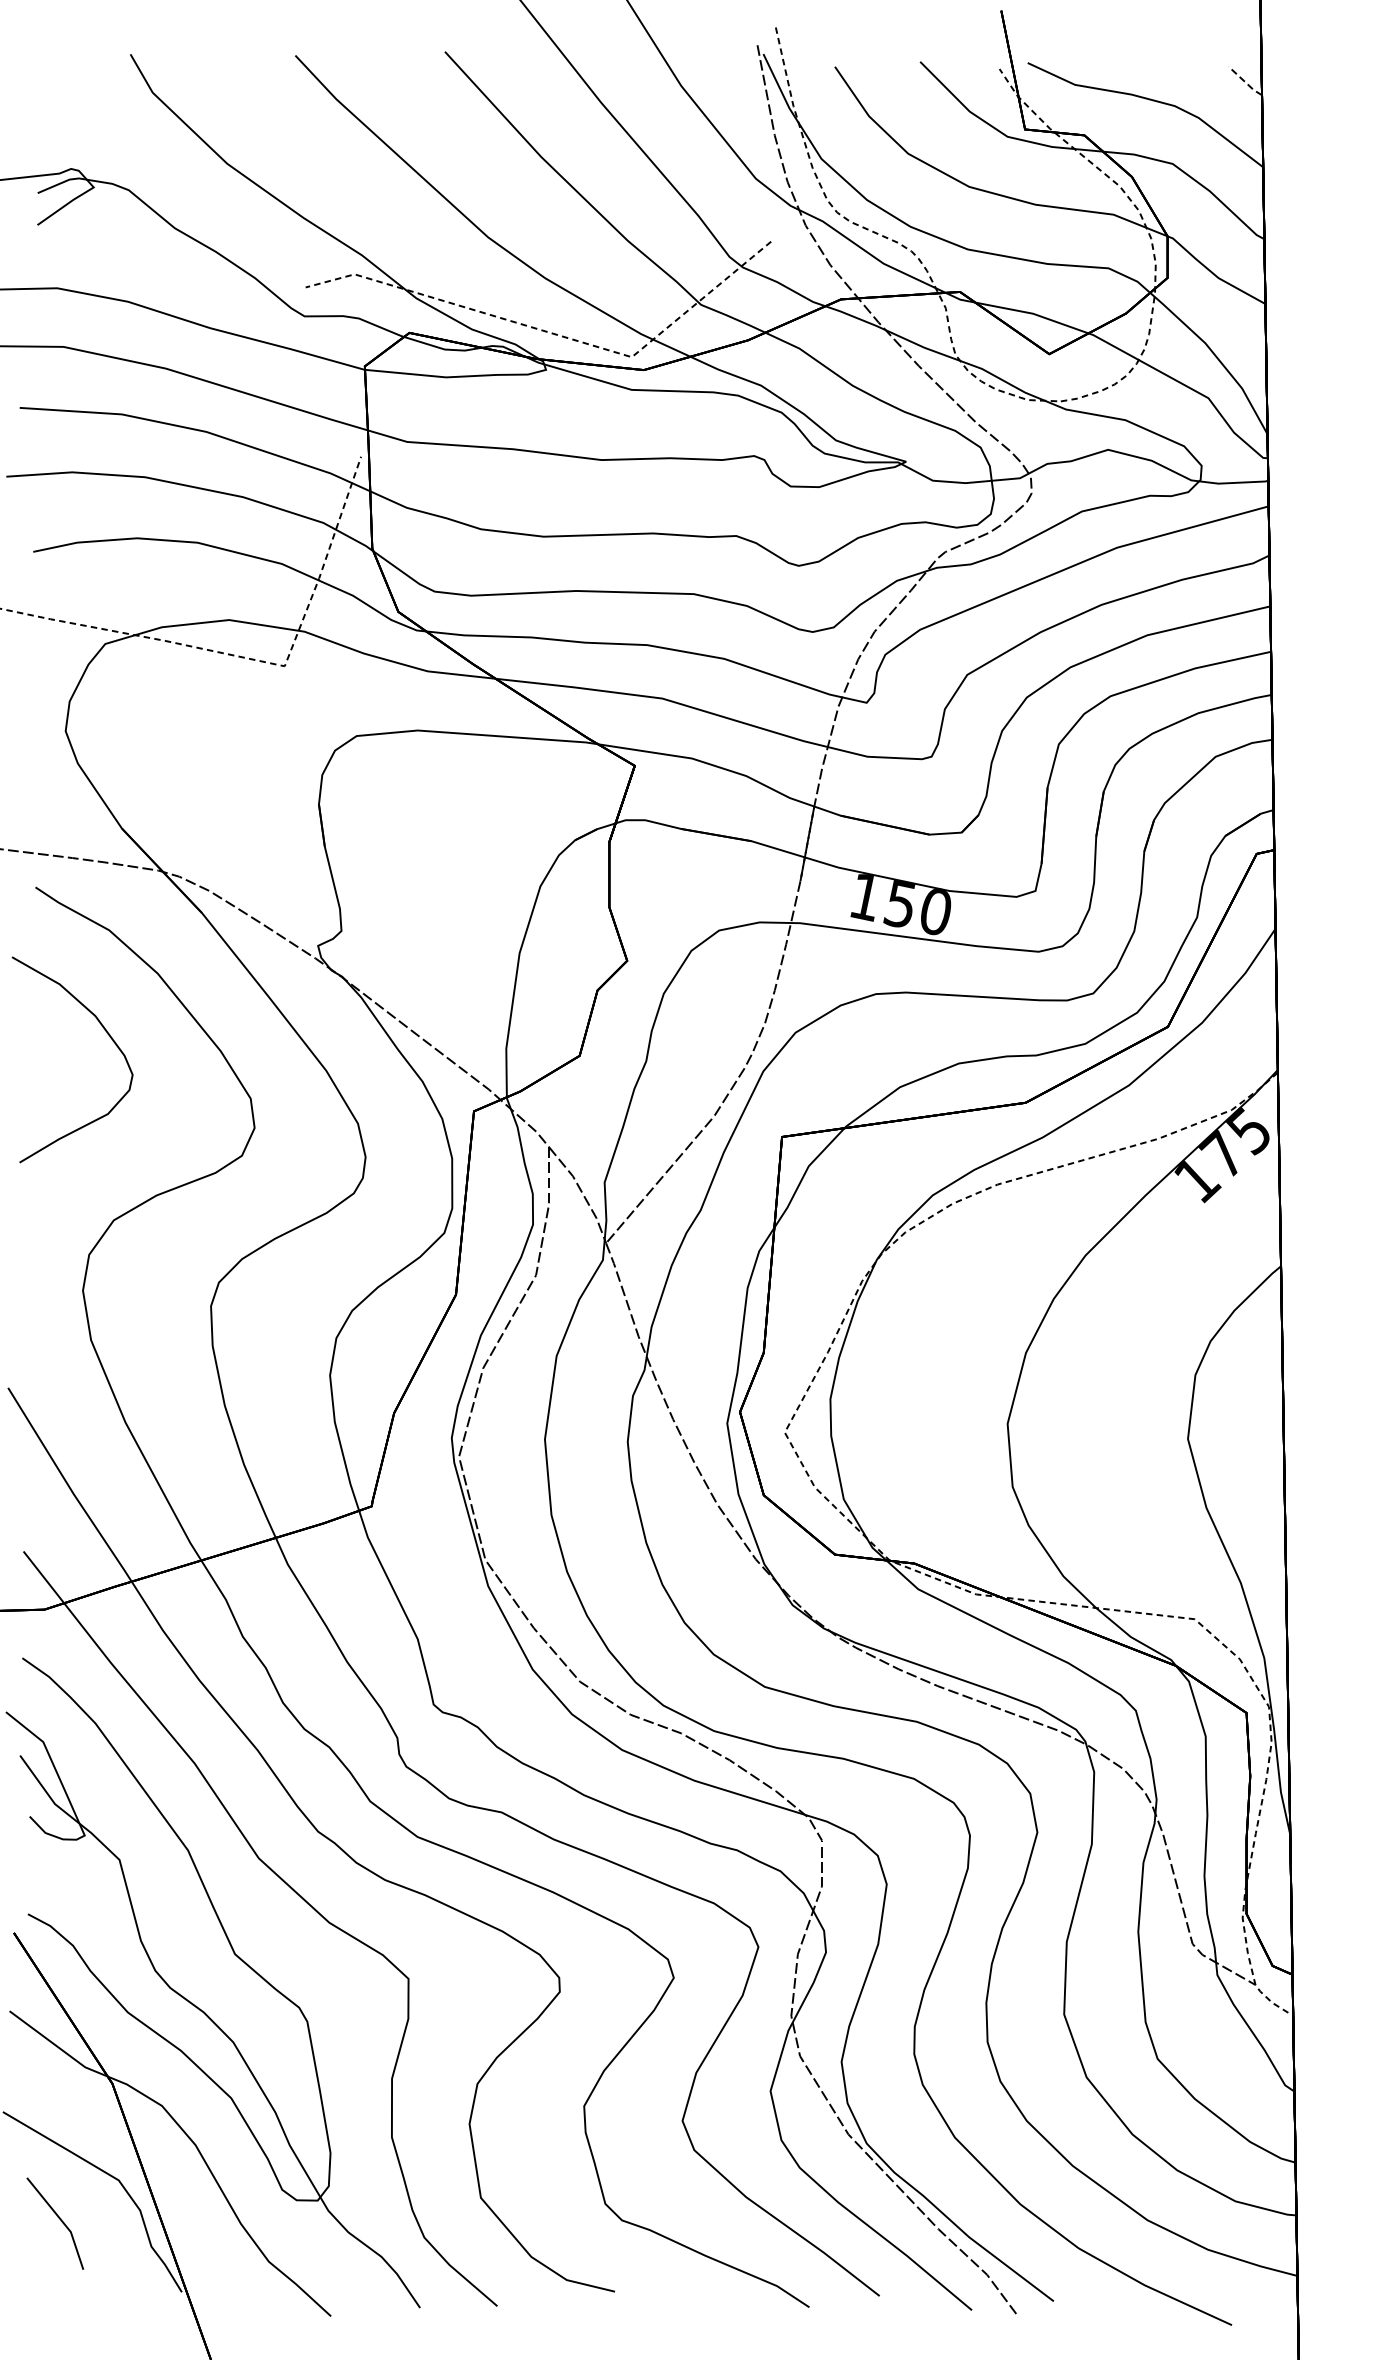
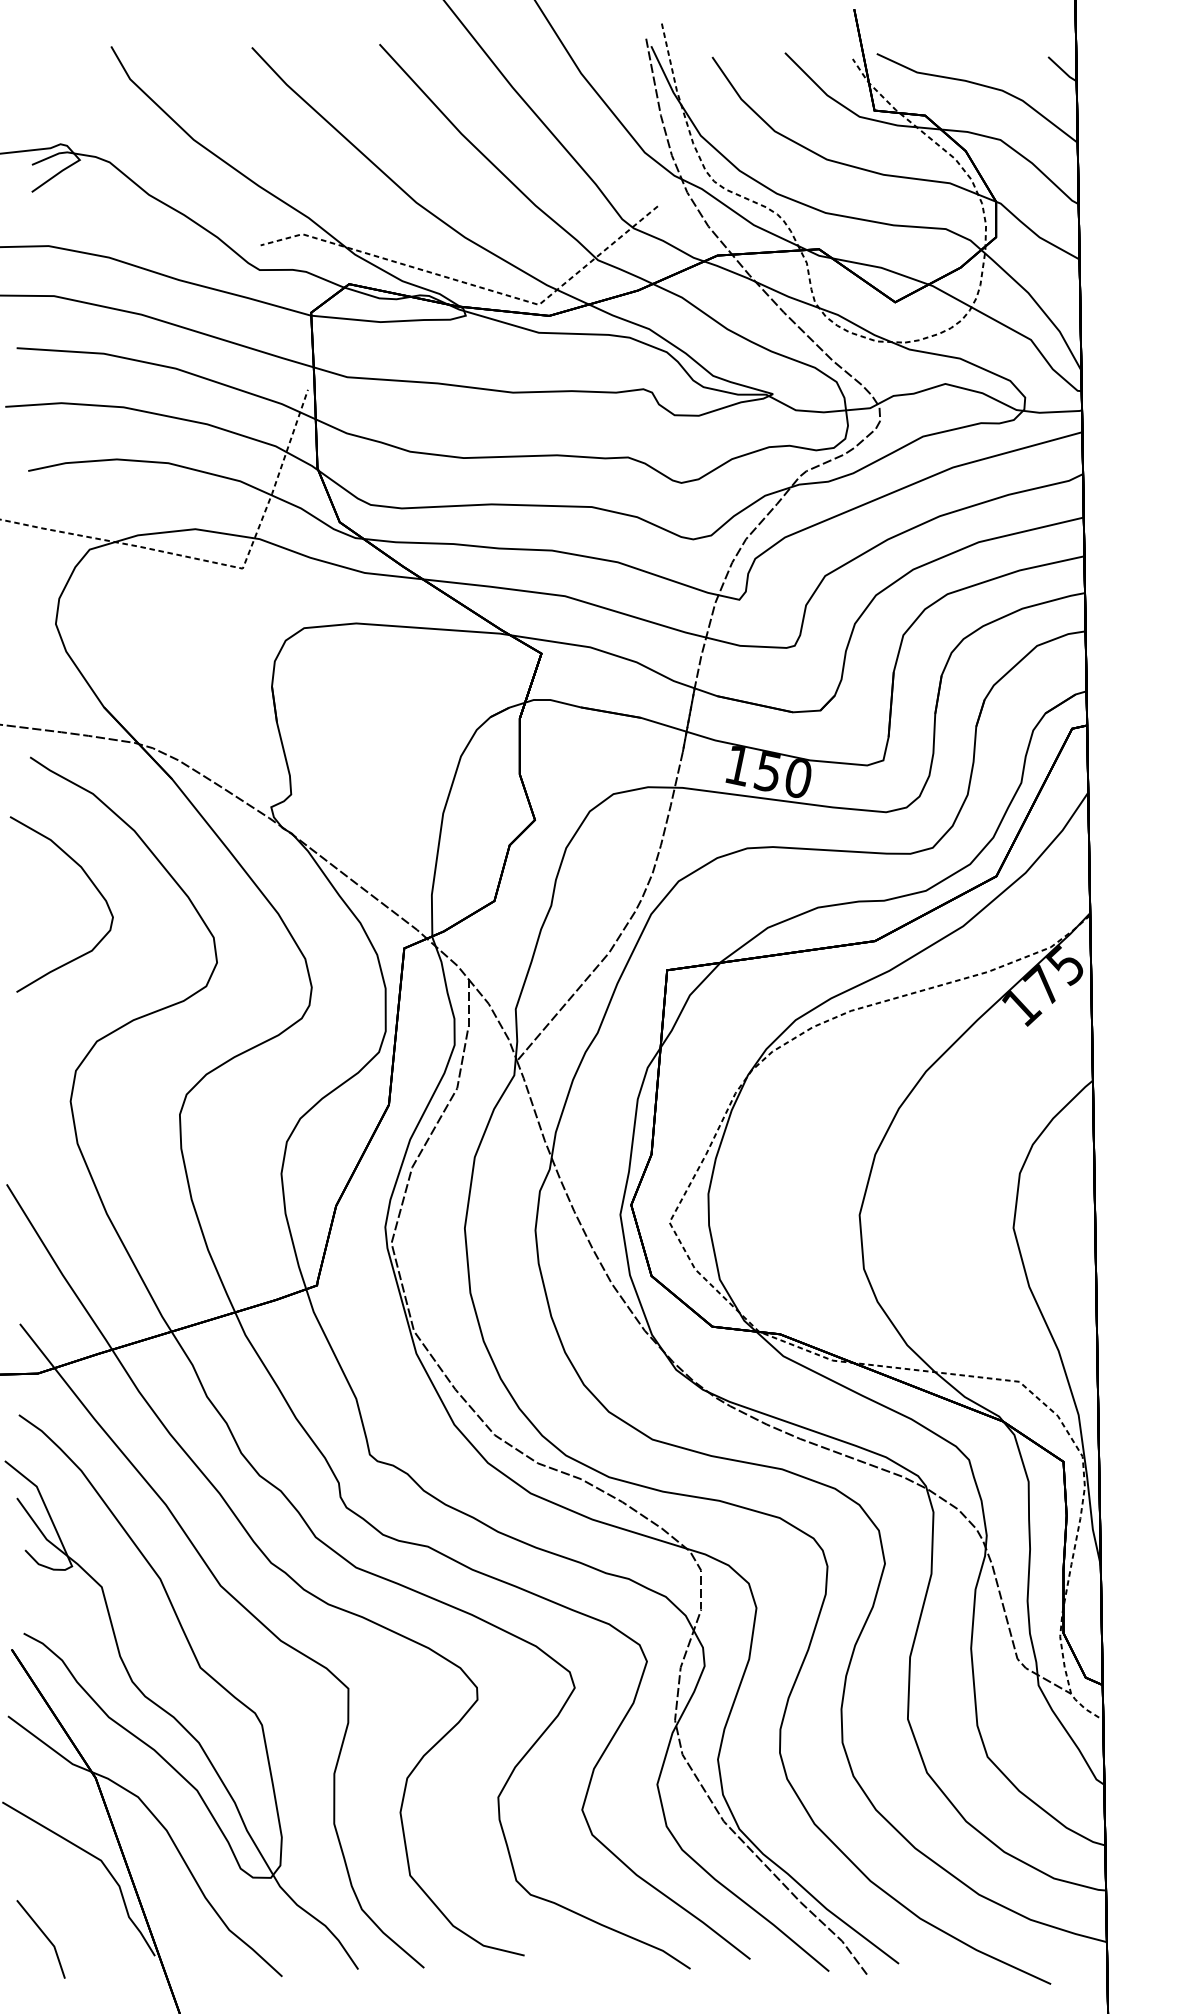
line: (1245, 82) -> (1062, 70), dashed -> solid
line: (59, 2219) -> (44, 1935), moved

